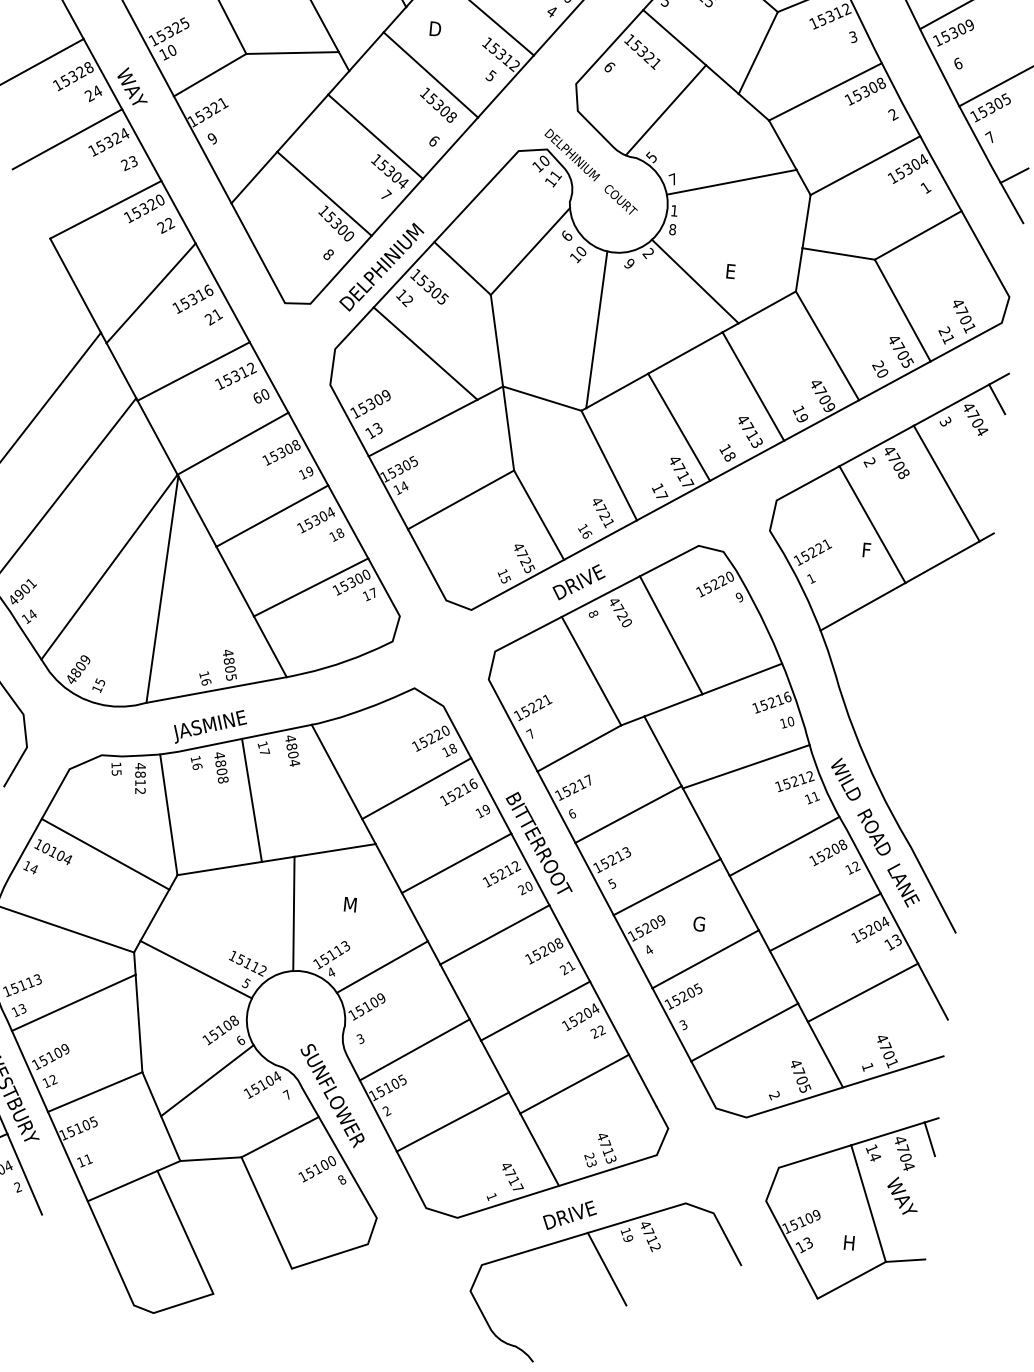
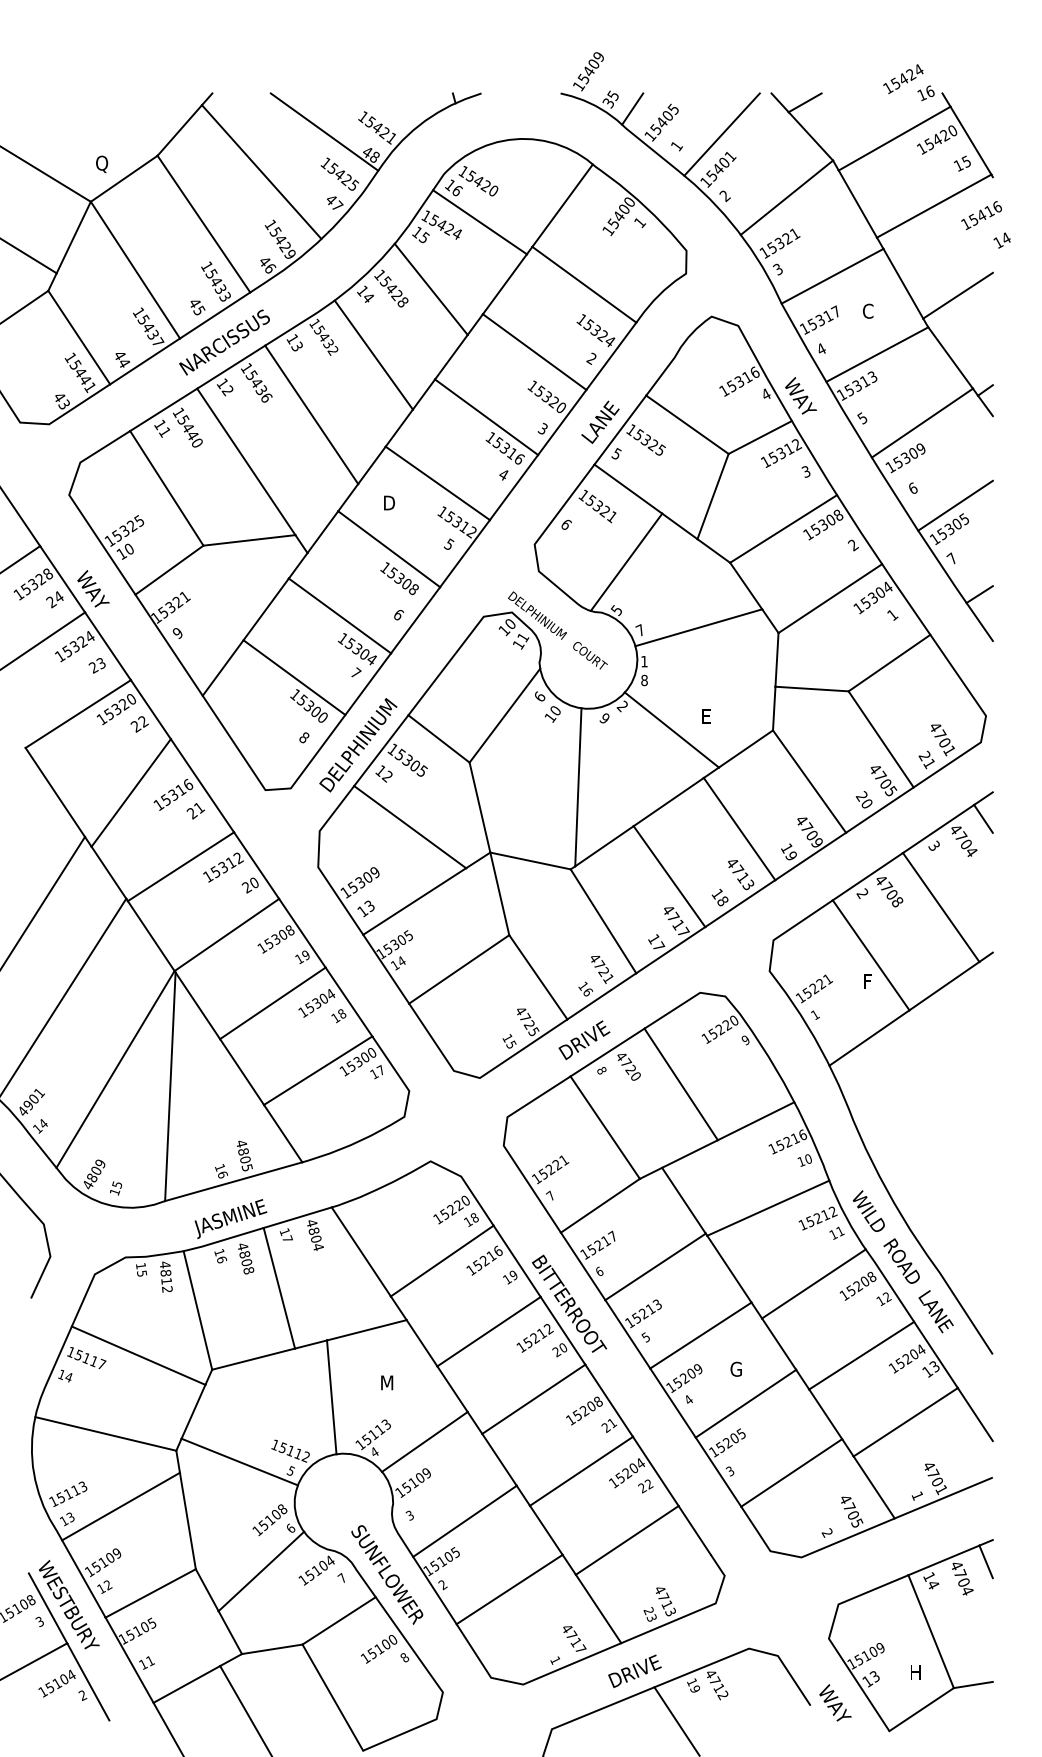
text: (256, 398) -> (246, 887), 60 -> 20
text: (57, 853) -> (90, 1359), 10104 -> 15117
text: (902, 1195) -> (835, 1702), moved

